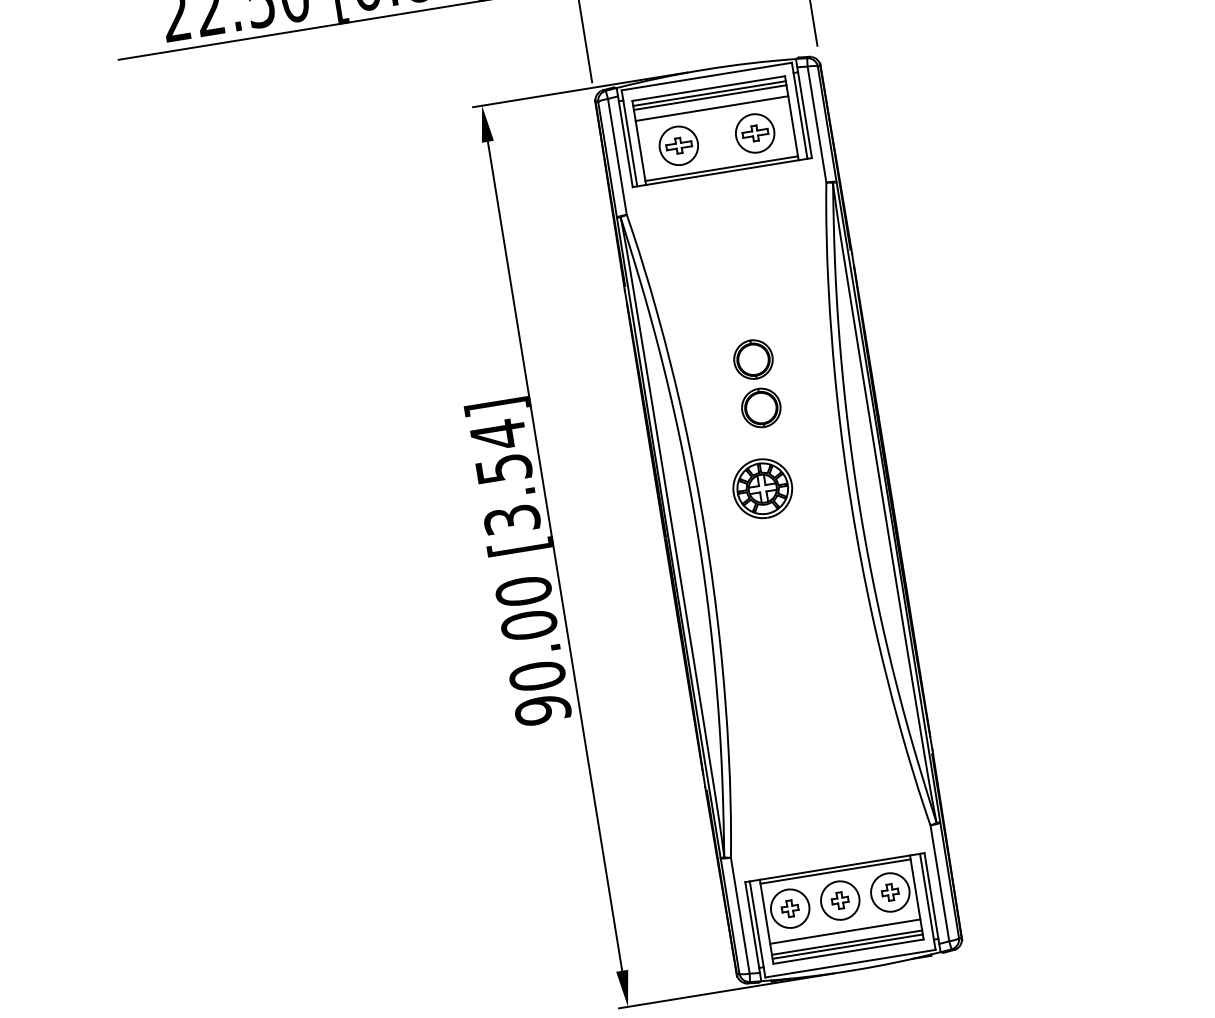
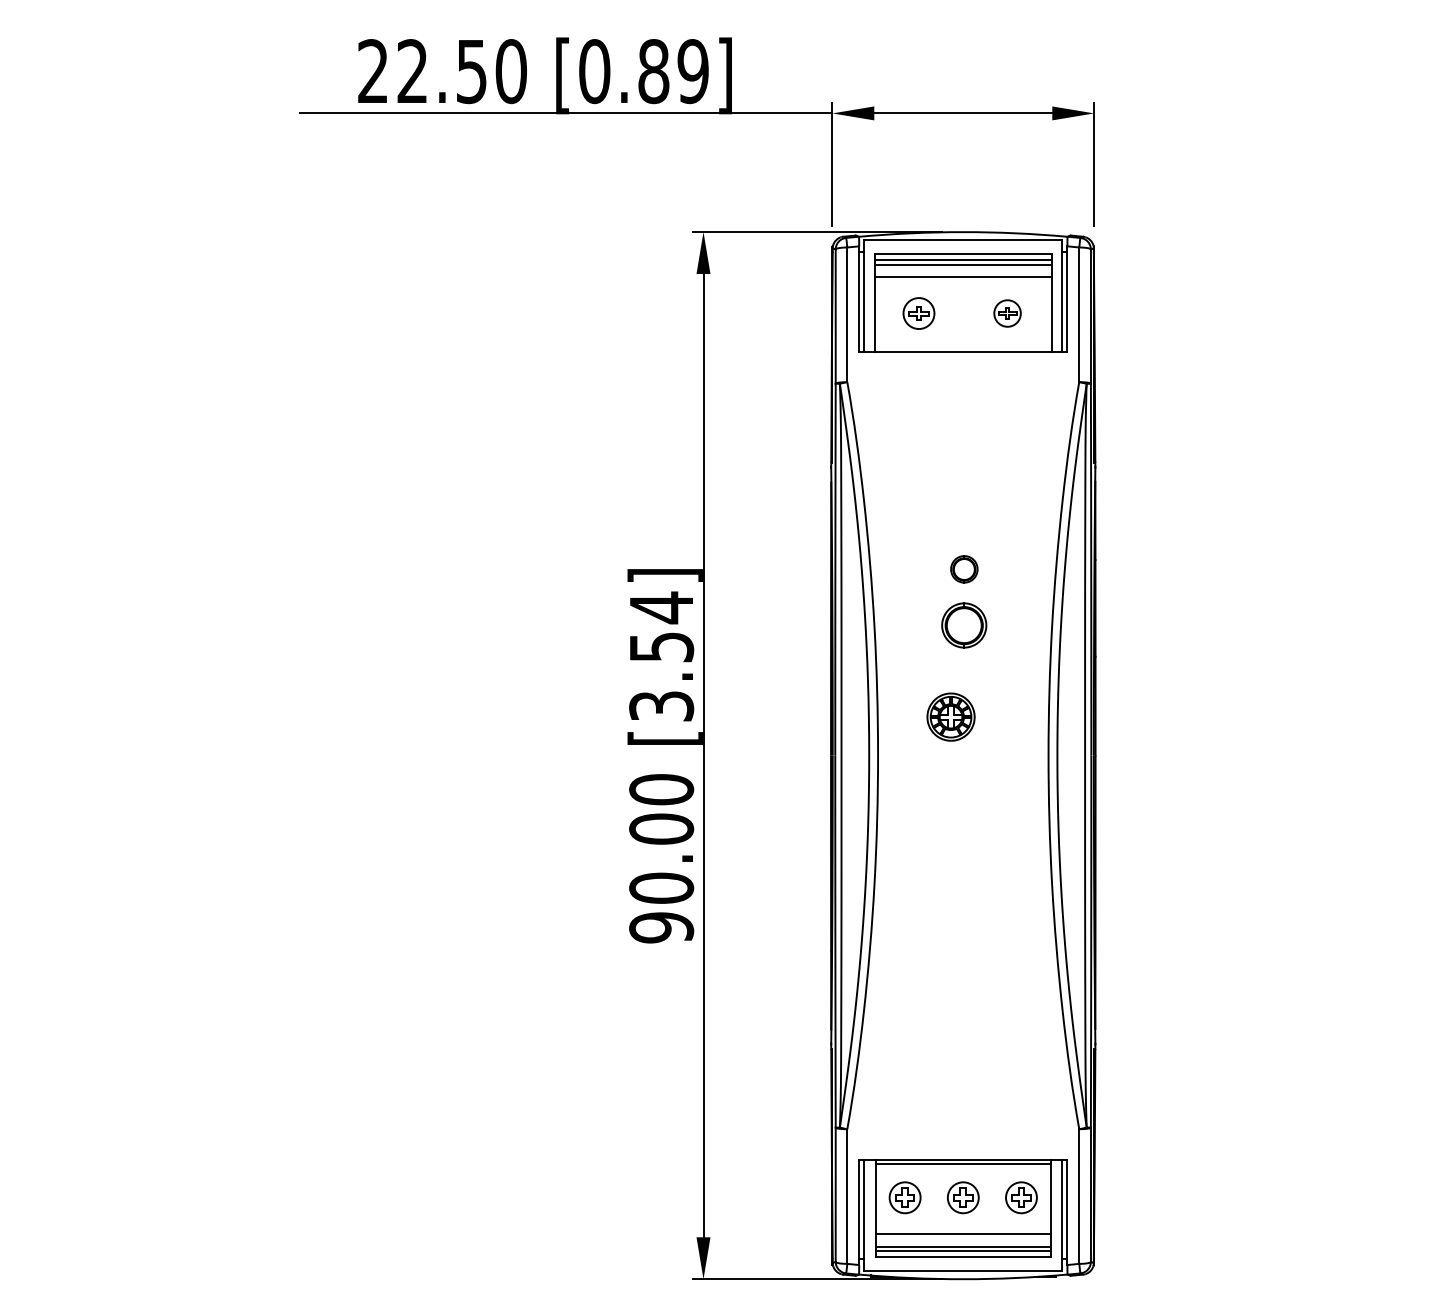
part: (755, 133) -> (1007, 313), size x0.6
part: (678, 145) -> (918, 313), size x0.7
line: (721, 168) -> (962, 347), removed
part: (753, 359) -> (964, 569), size x0.6
part: (762, 488) -> (950, 716), size x0.7
circle: (890, 892) -> (1021, 1197), size x0.7
circle: (840, 900) -> (963, 1197), size x0.7
circle: (790, 908) -> (905, 1197), size x0.7

